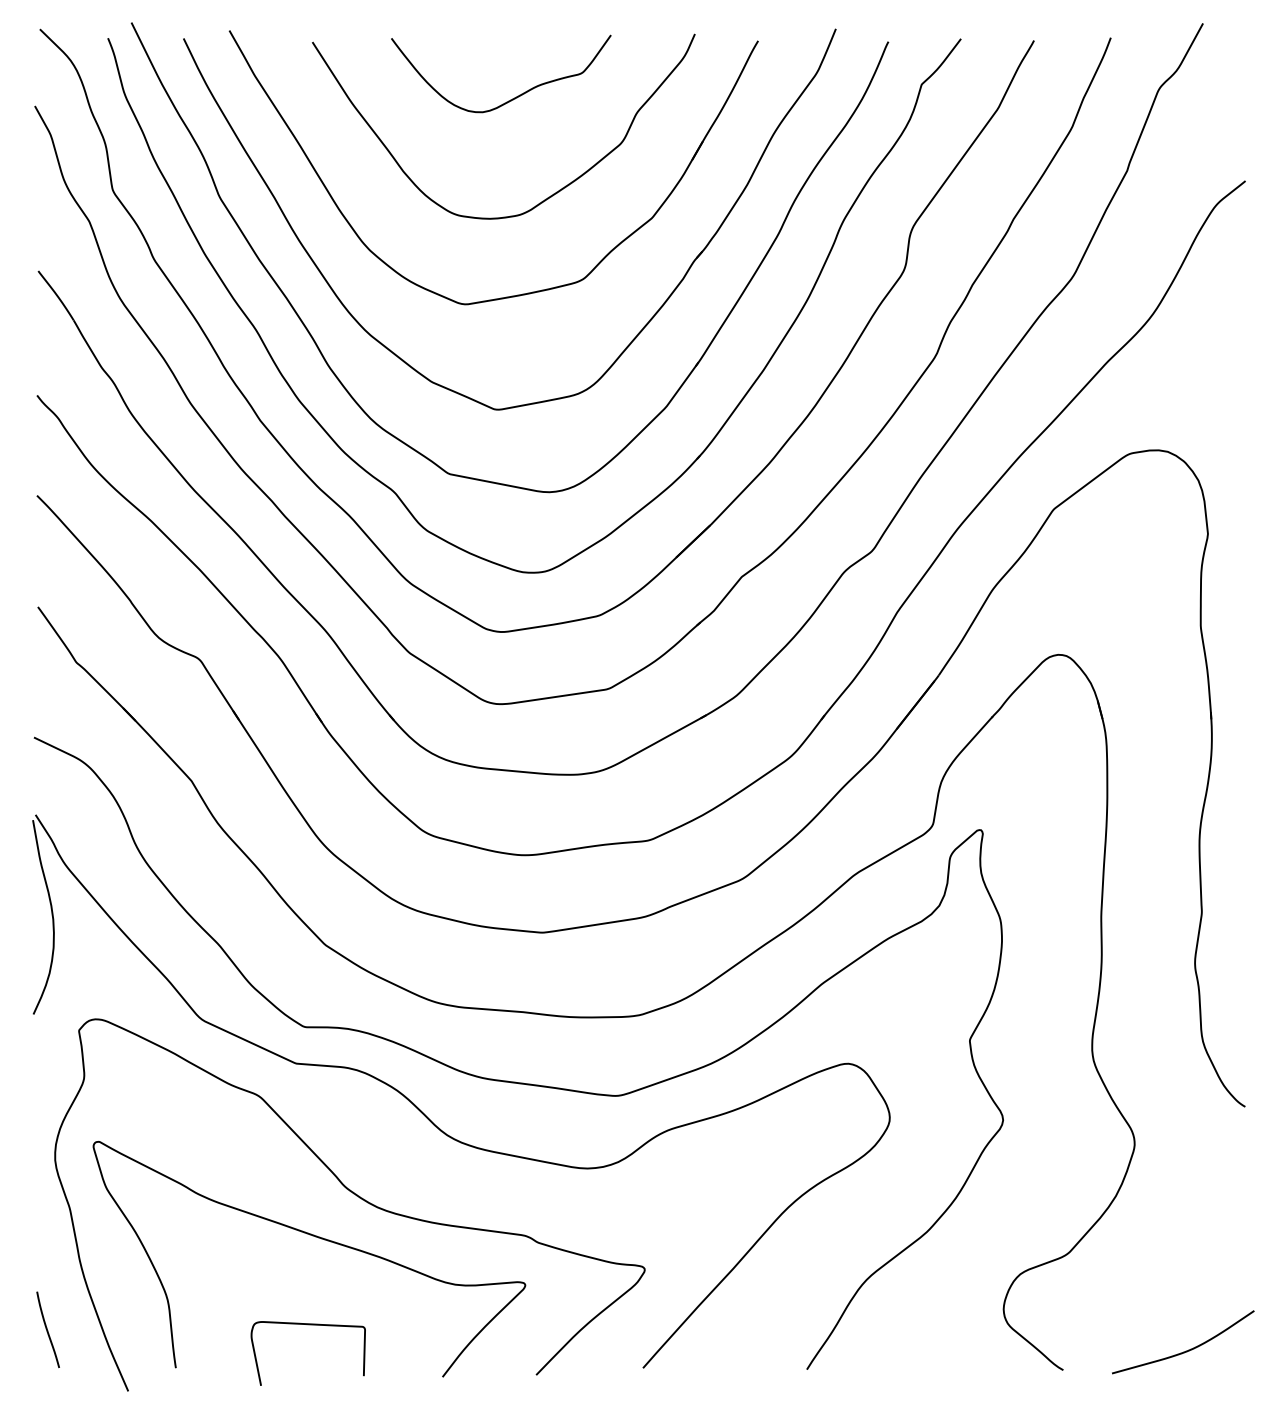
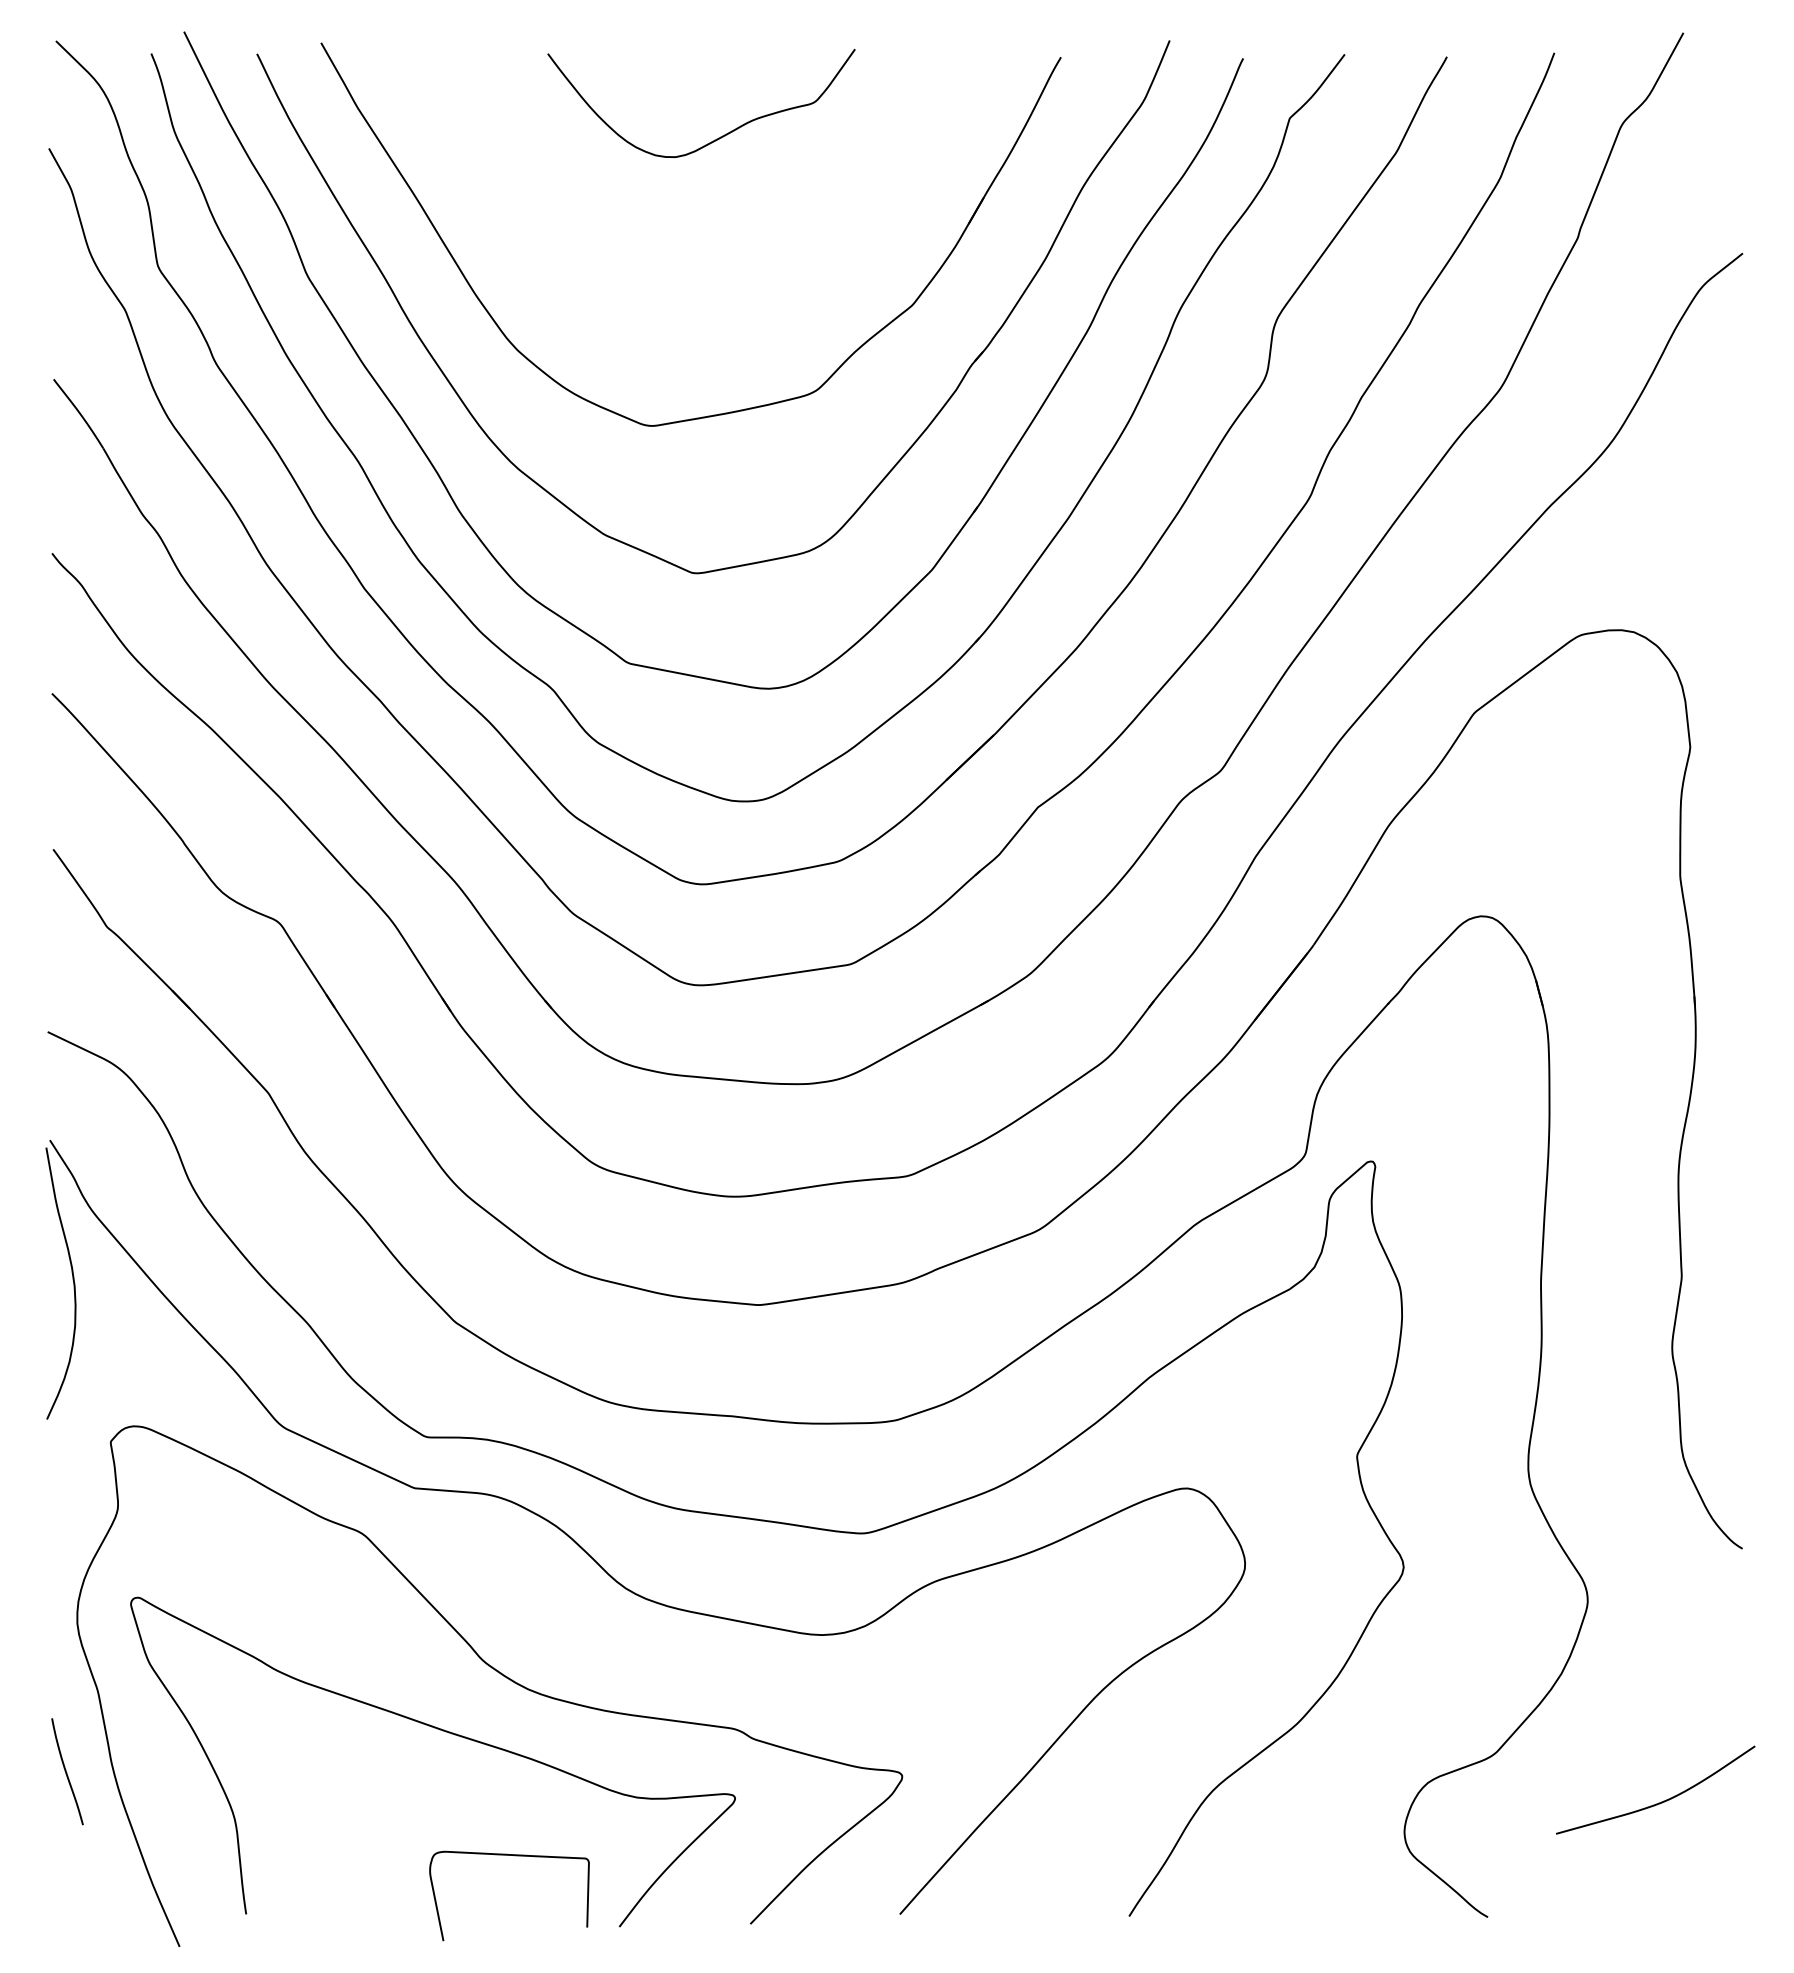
curve: (547, 197) -> (766, 276), removed
curve: (311, 1325) -> (514, 1856), moved
curve: (47, 1329) -> (66, 1771), moved
curve: (1185, 1351) -> (1658, 1802), moved

